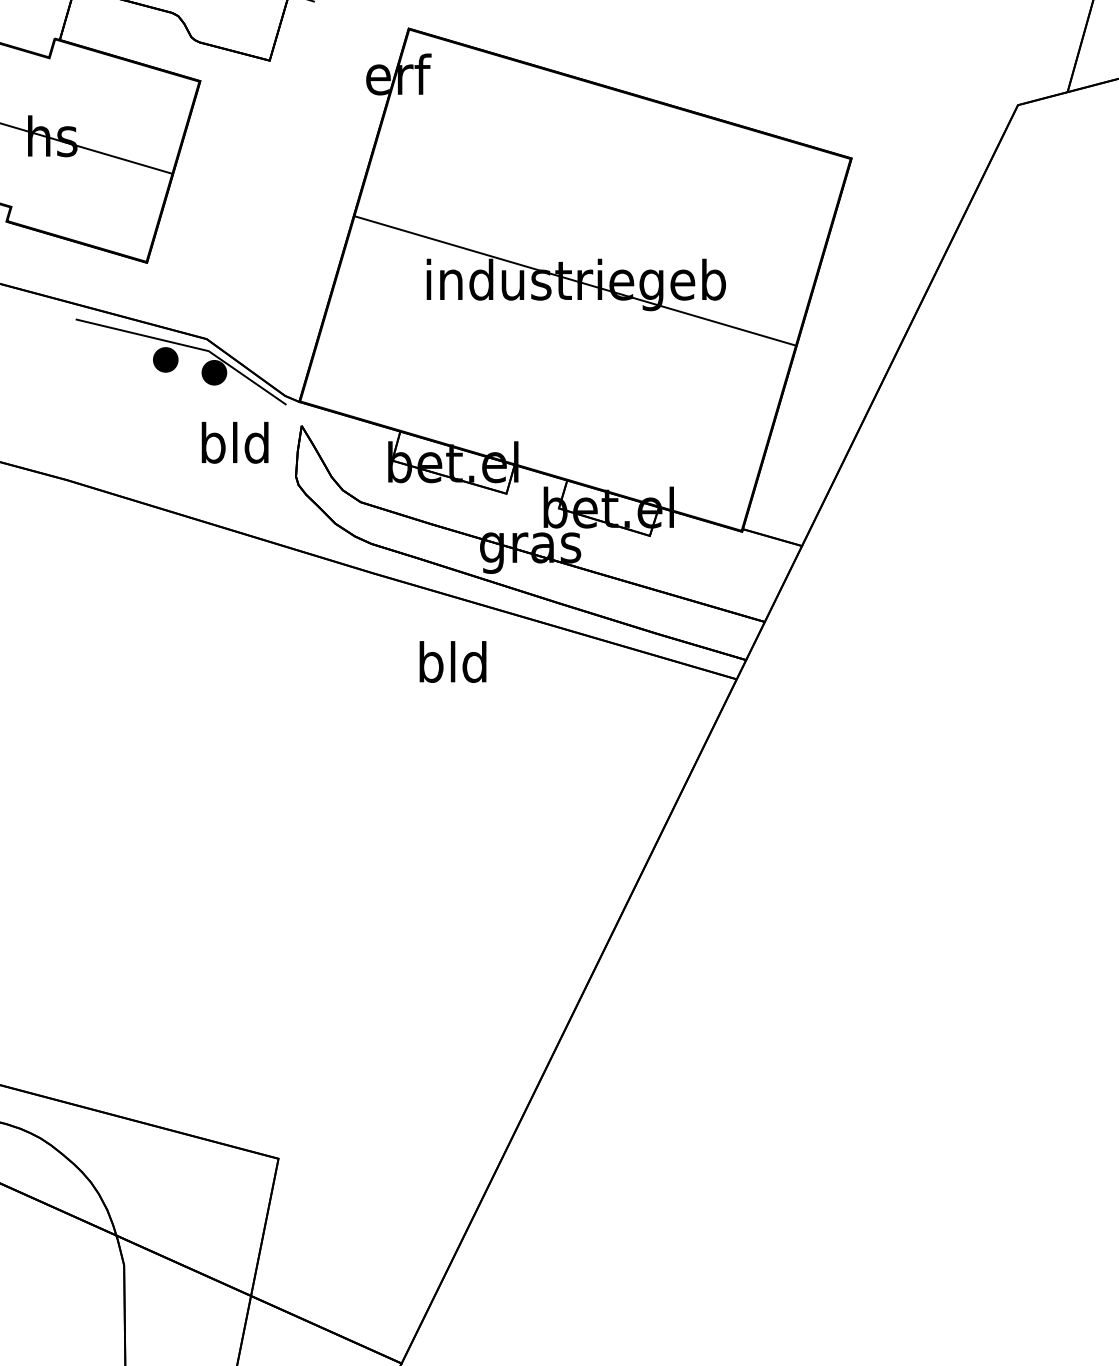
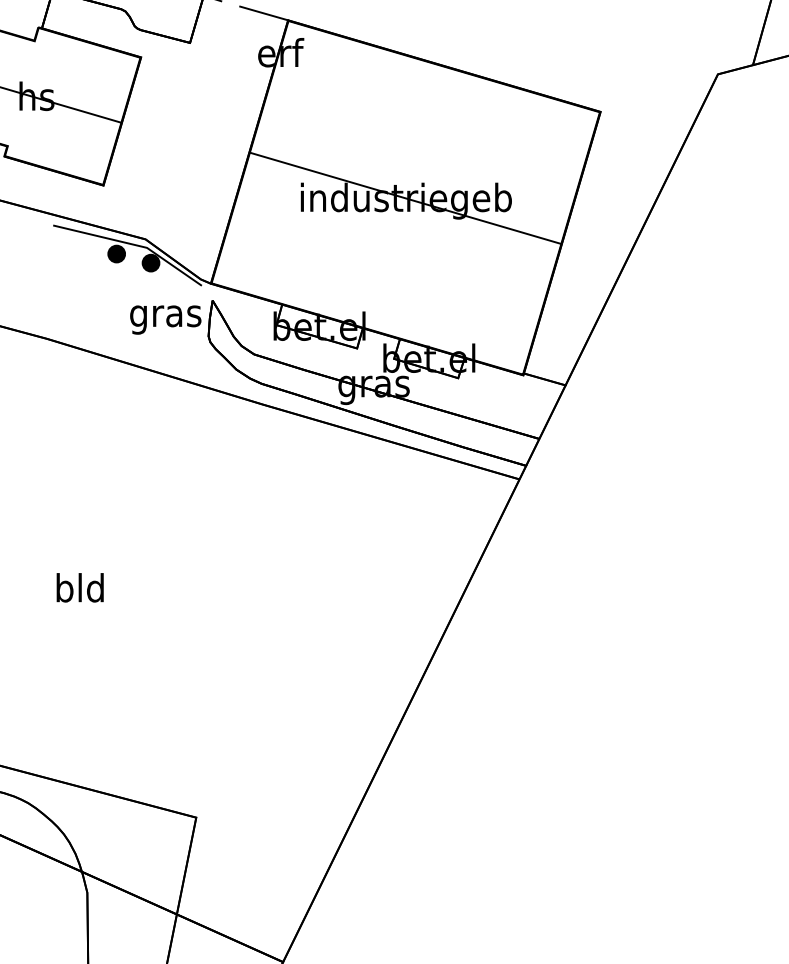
line: (374, 18) -> (263, 13), added
text: (234, 447) -> (165, 315), bld -> gras
text: (452, 661) -> (79, 587), moved

